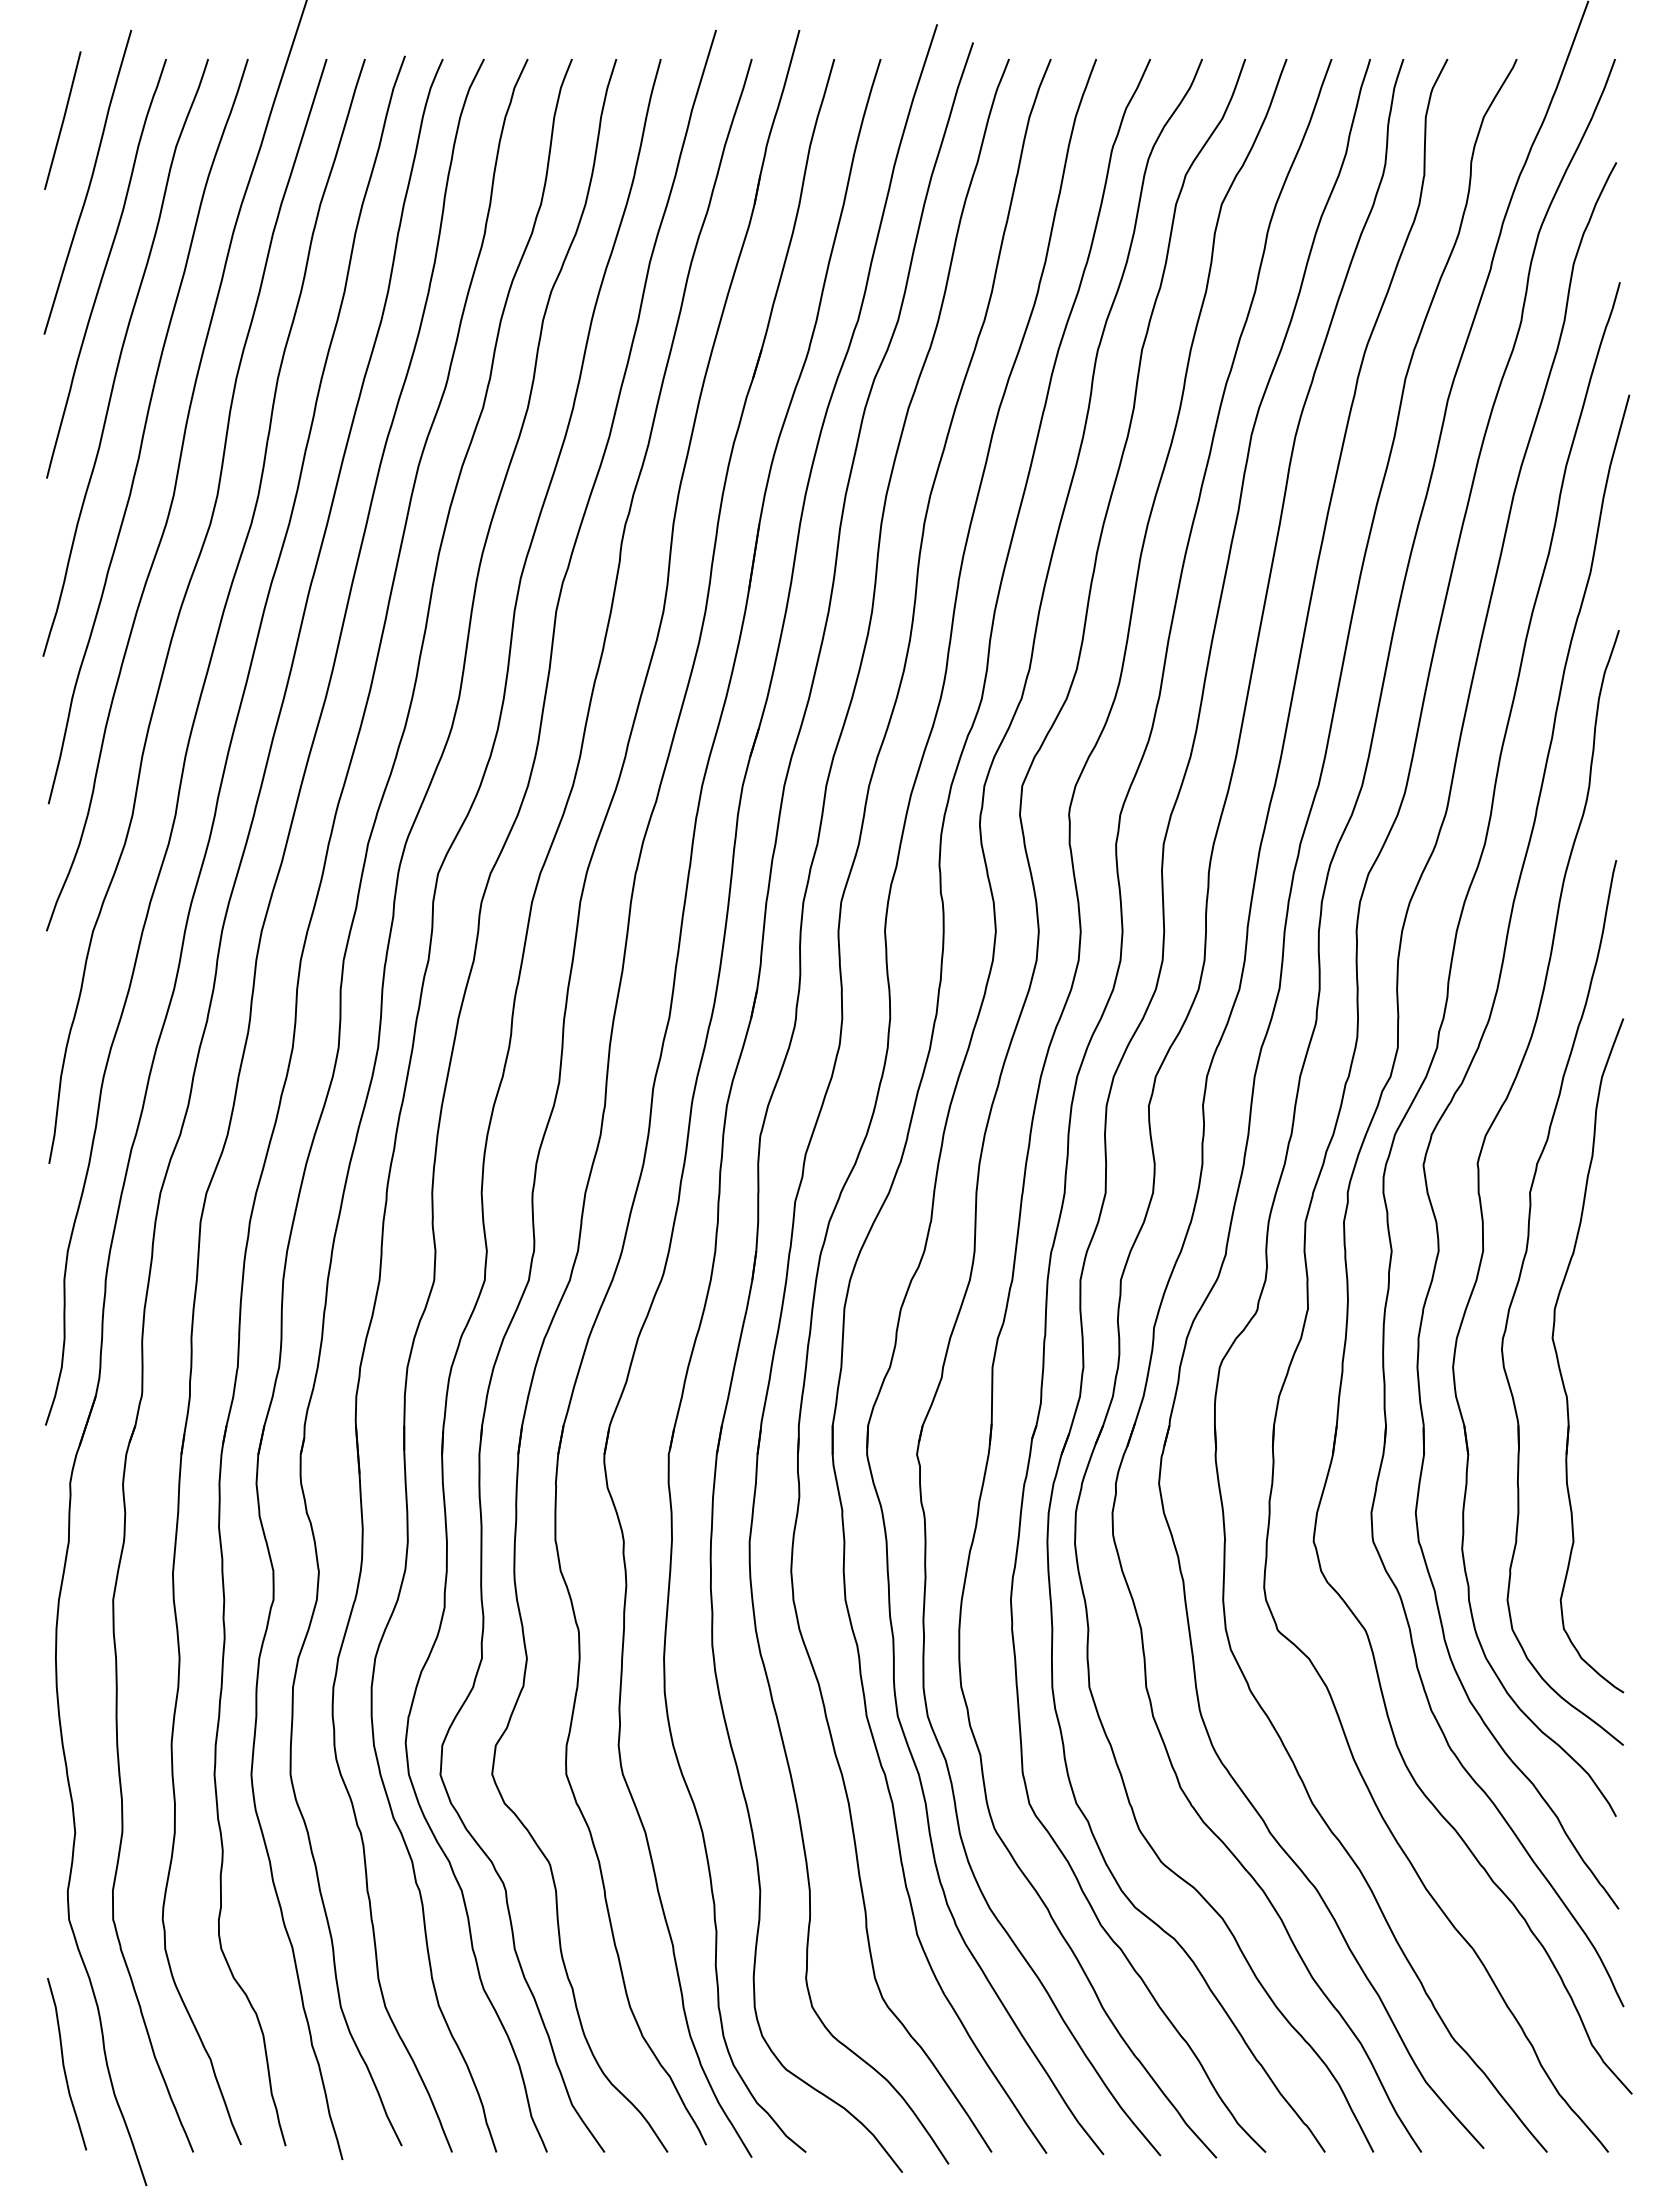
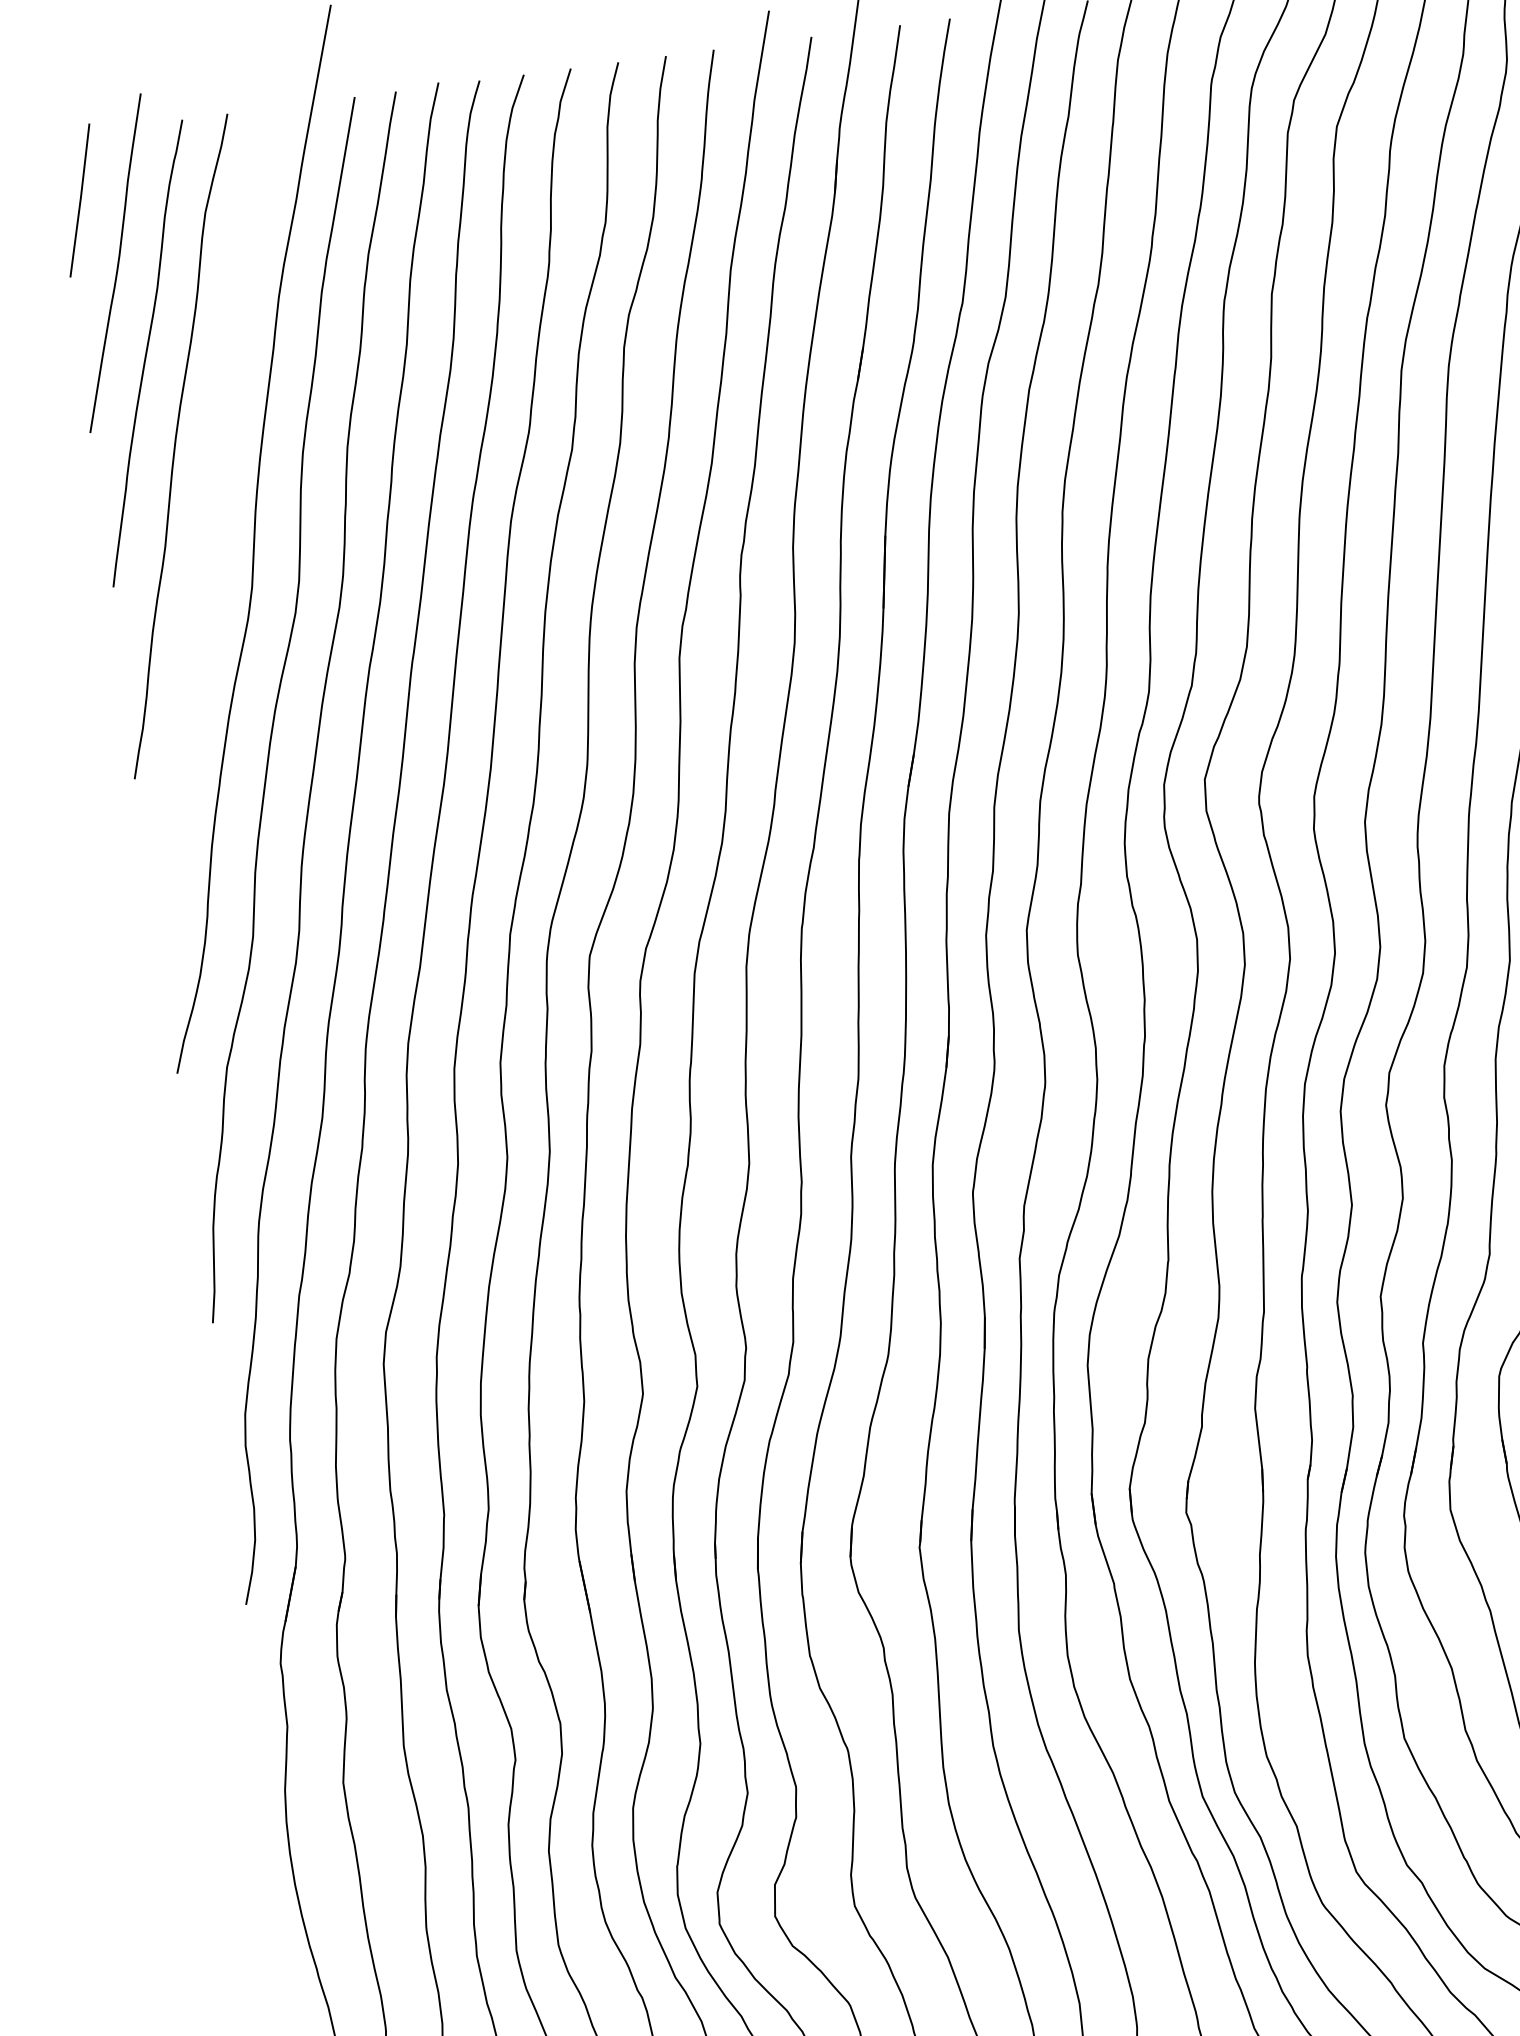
curve: (145, 430) -> (212, 521), removed

